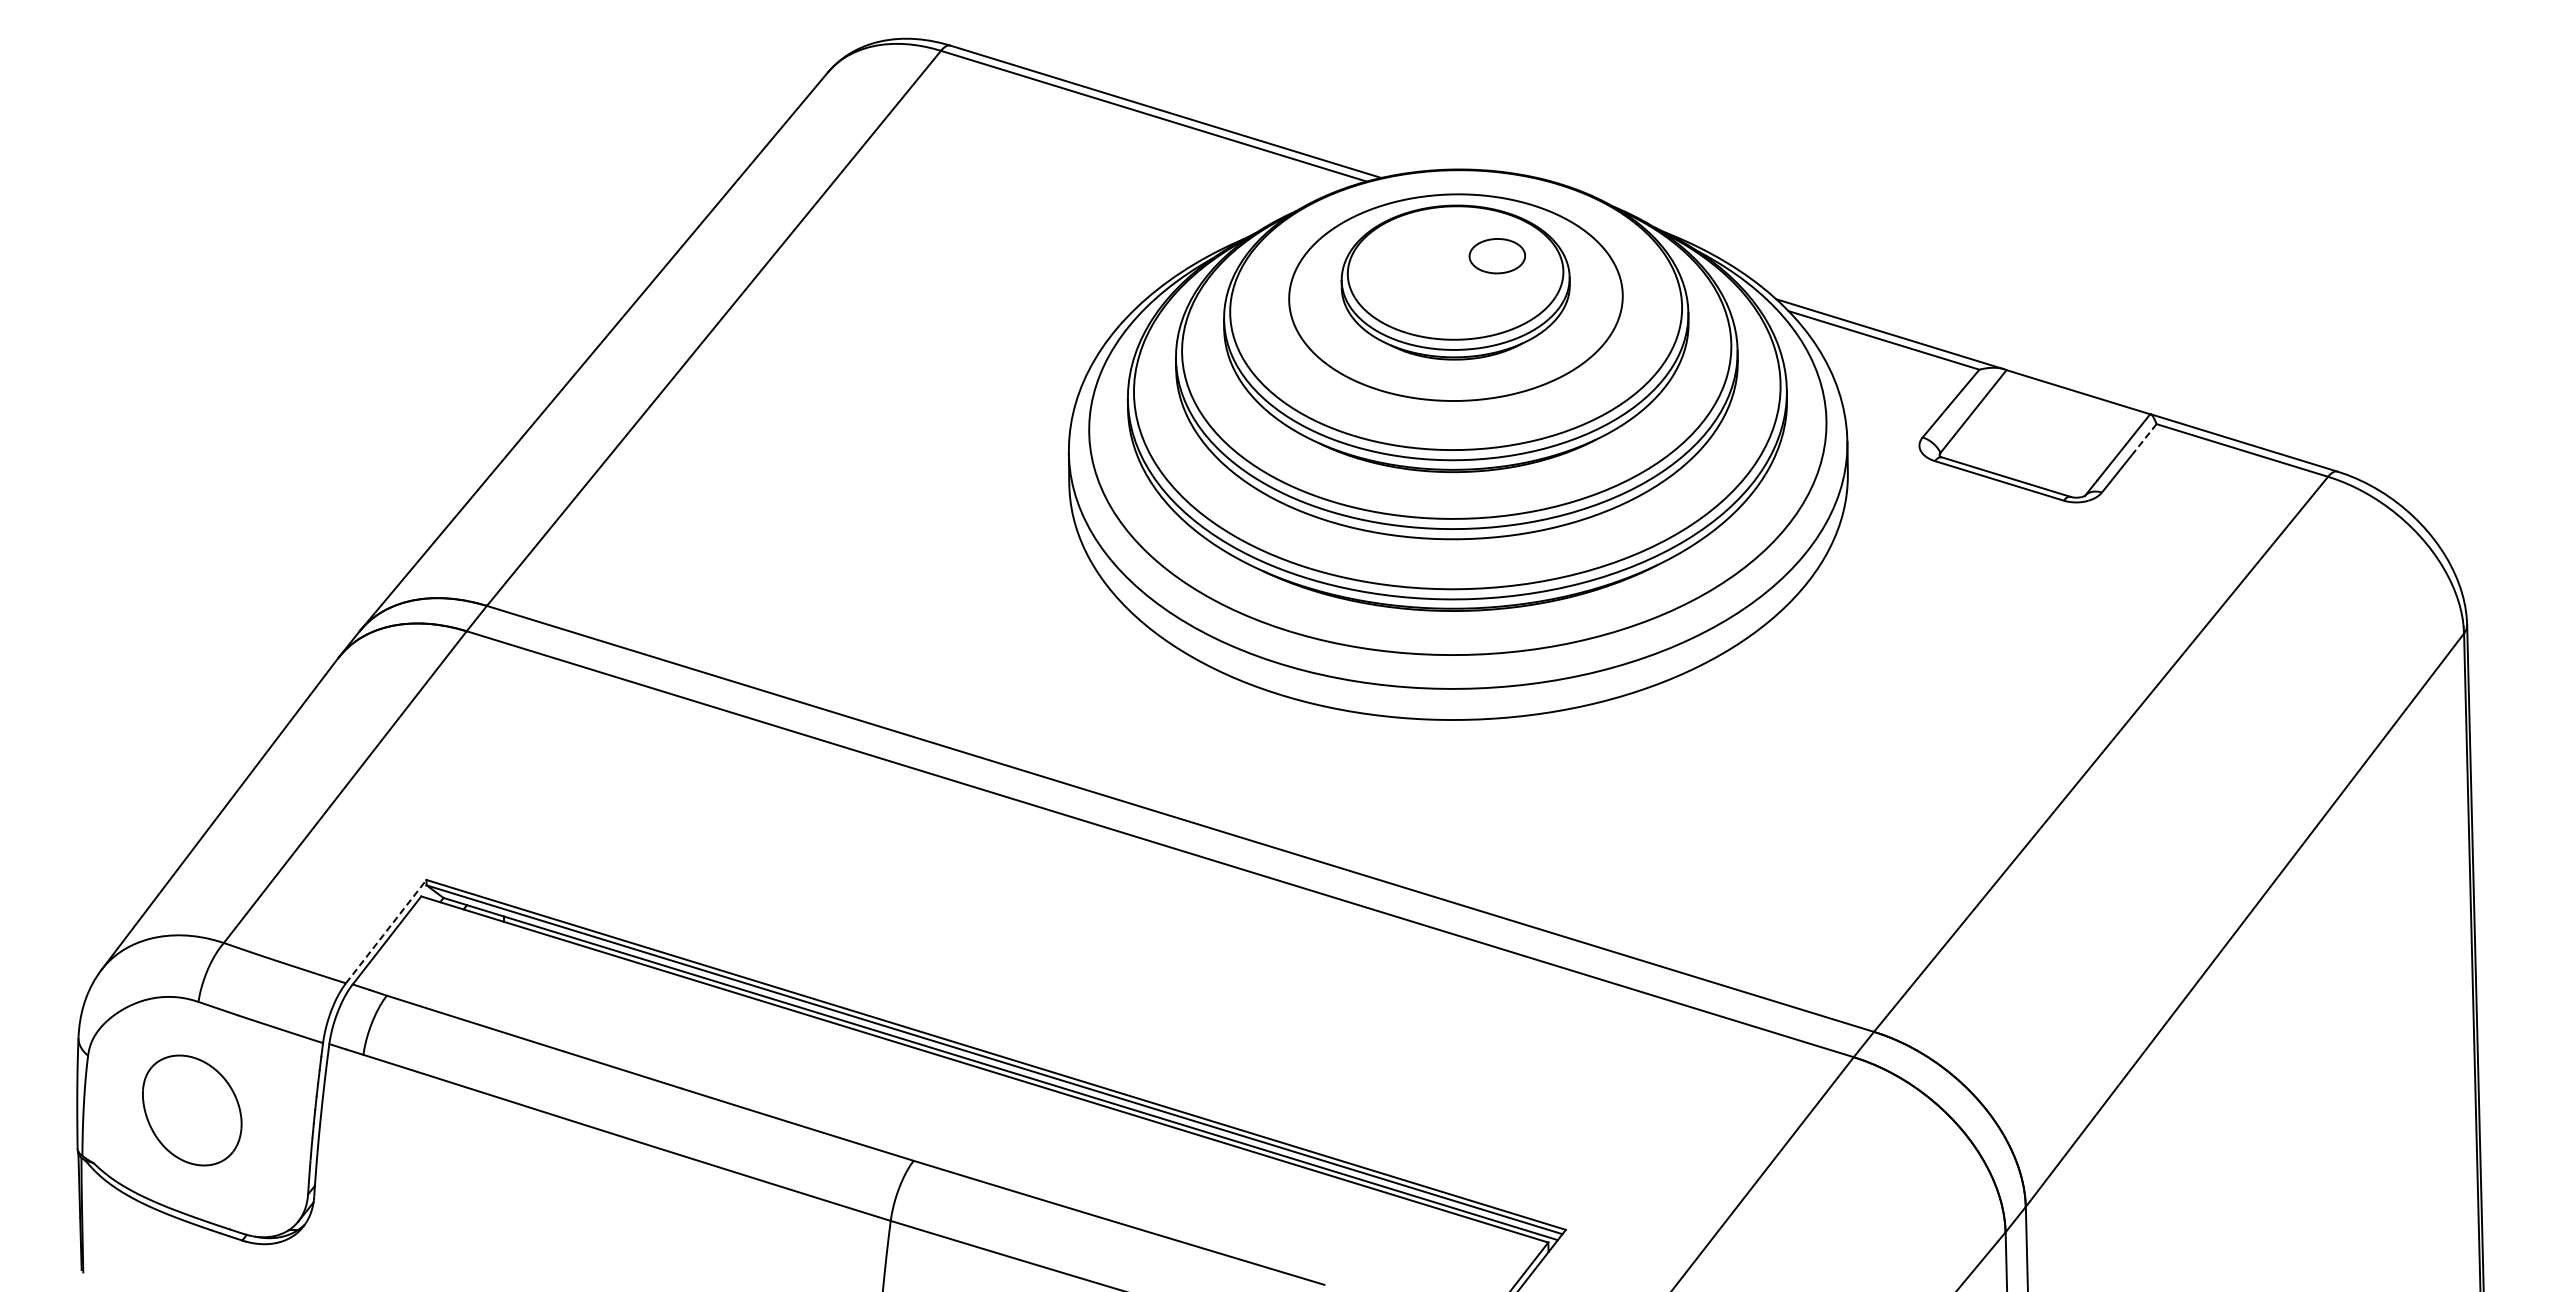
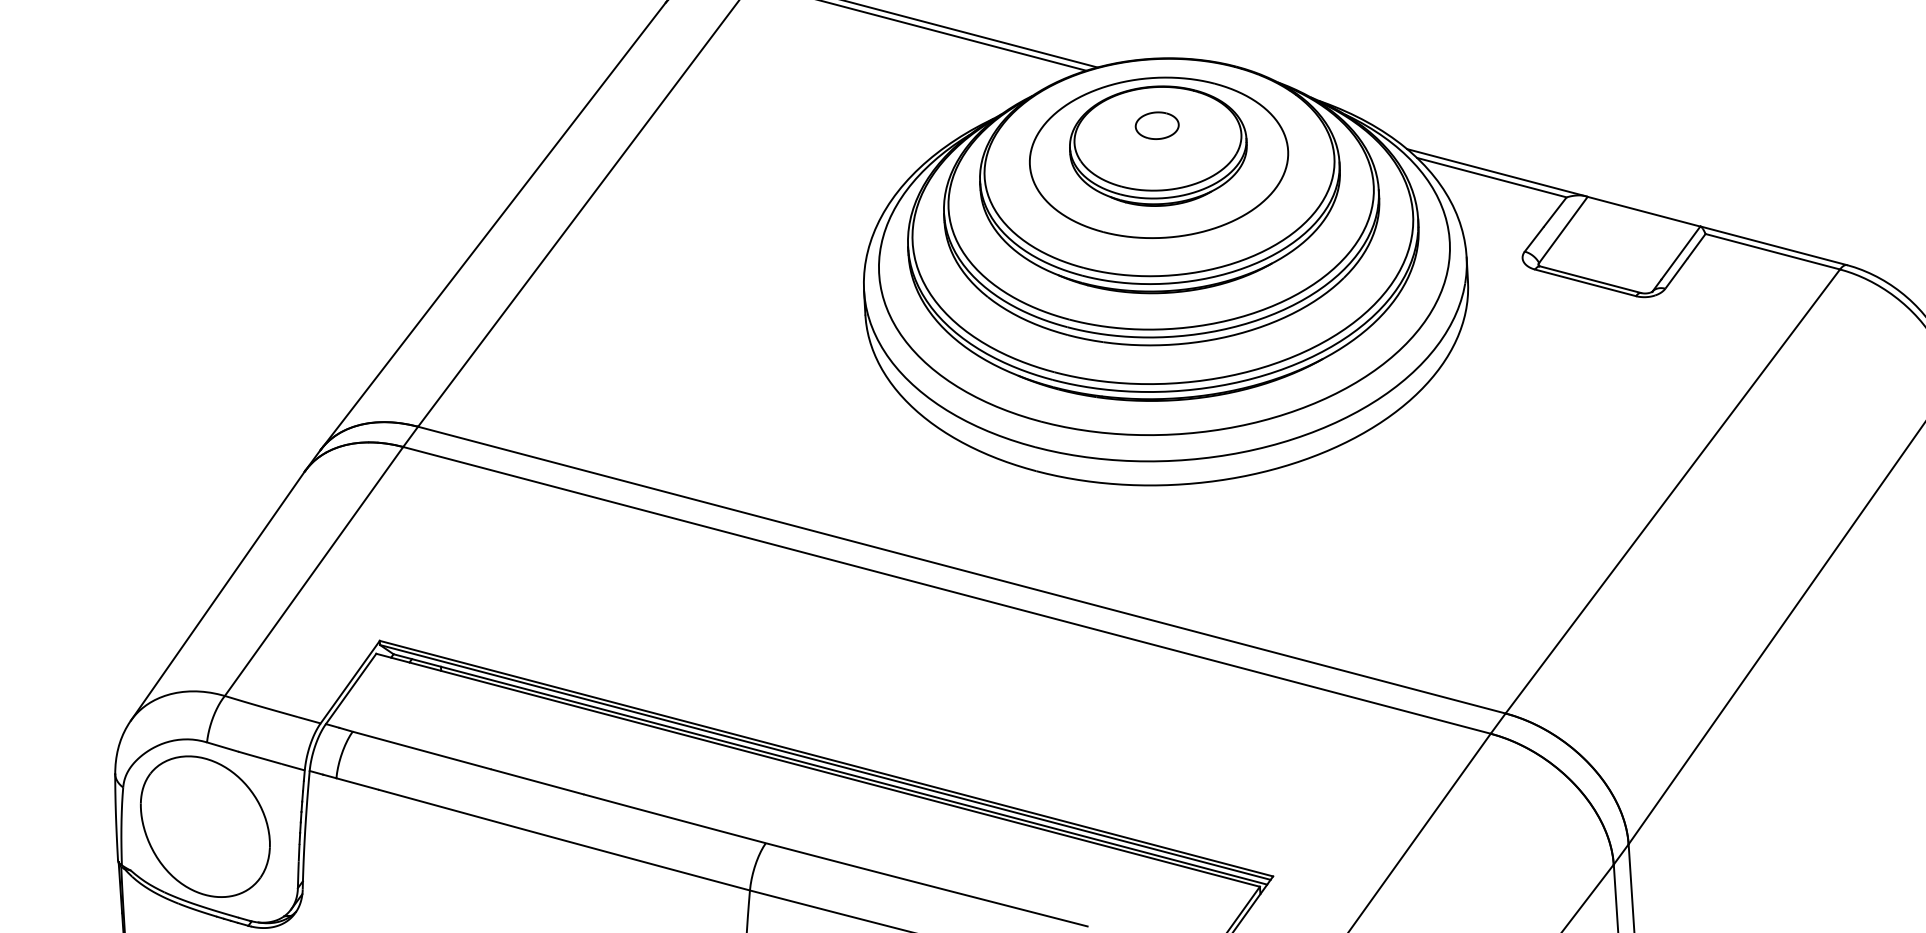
part: (1496, 256) -> (1156, 126), moved
line: (2144, 439) -> (1696, 246), dashed -> solid
line: (386, 931) -> (350, 682), dashed -> solid
part: (192, 1110) -> (205, 826), size x1.67

